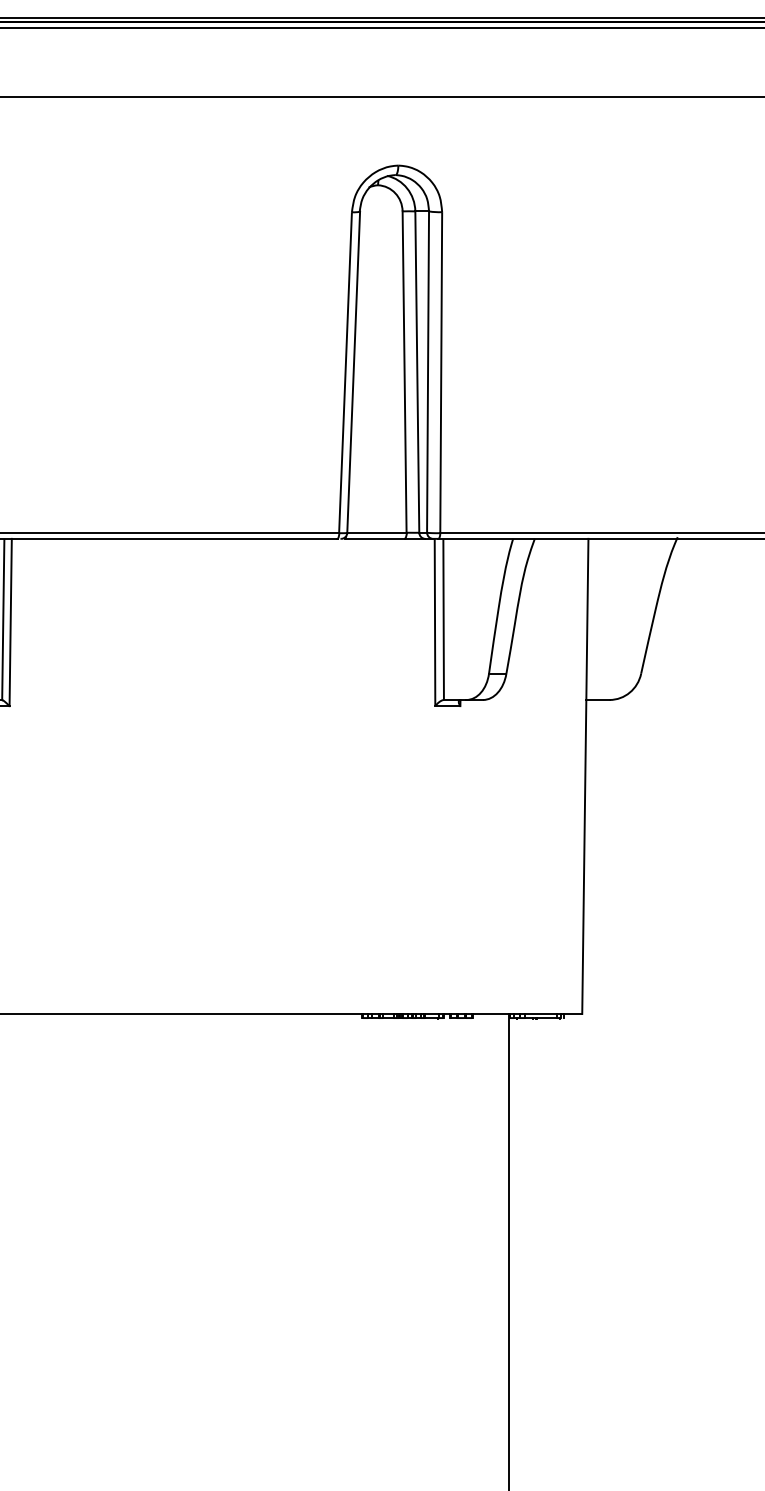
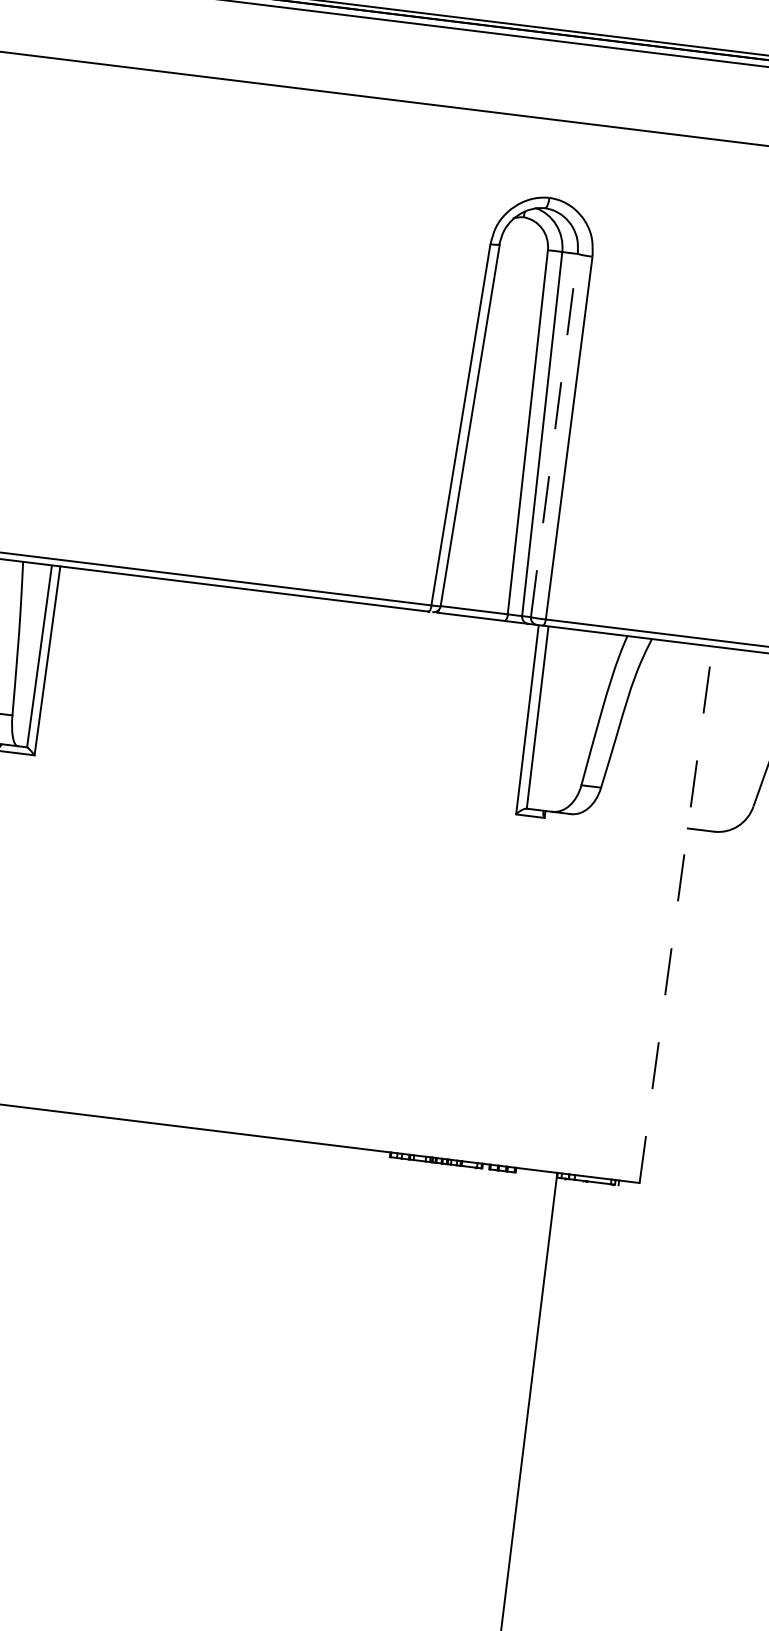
line: (428, 372) -> (554, 436), solid -> dashed
line: (585, 776) -> (676, 914), solid -> dashed

